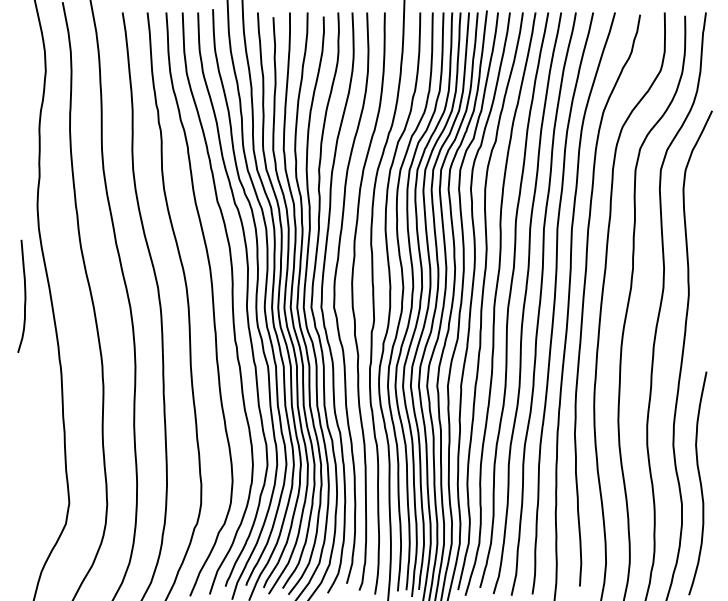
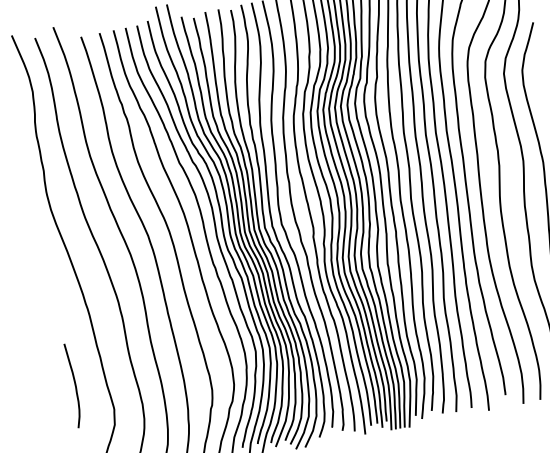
curve: (24, 295) -> (74, 384), moved

